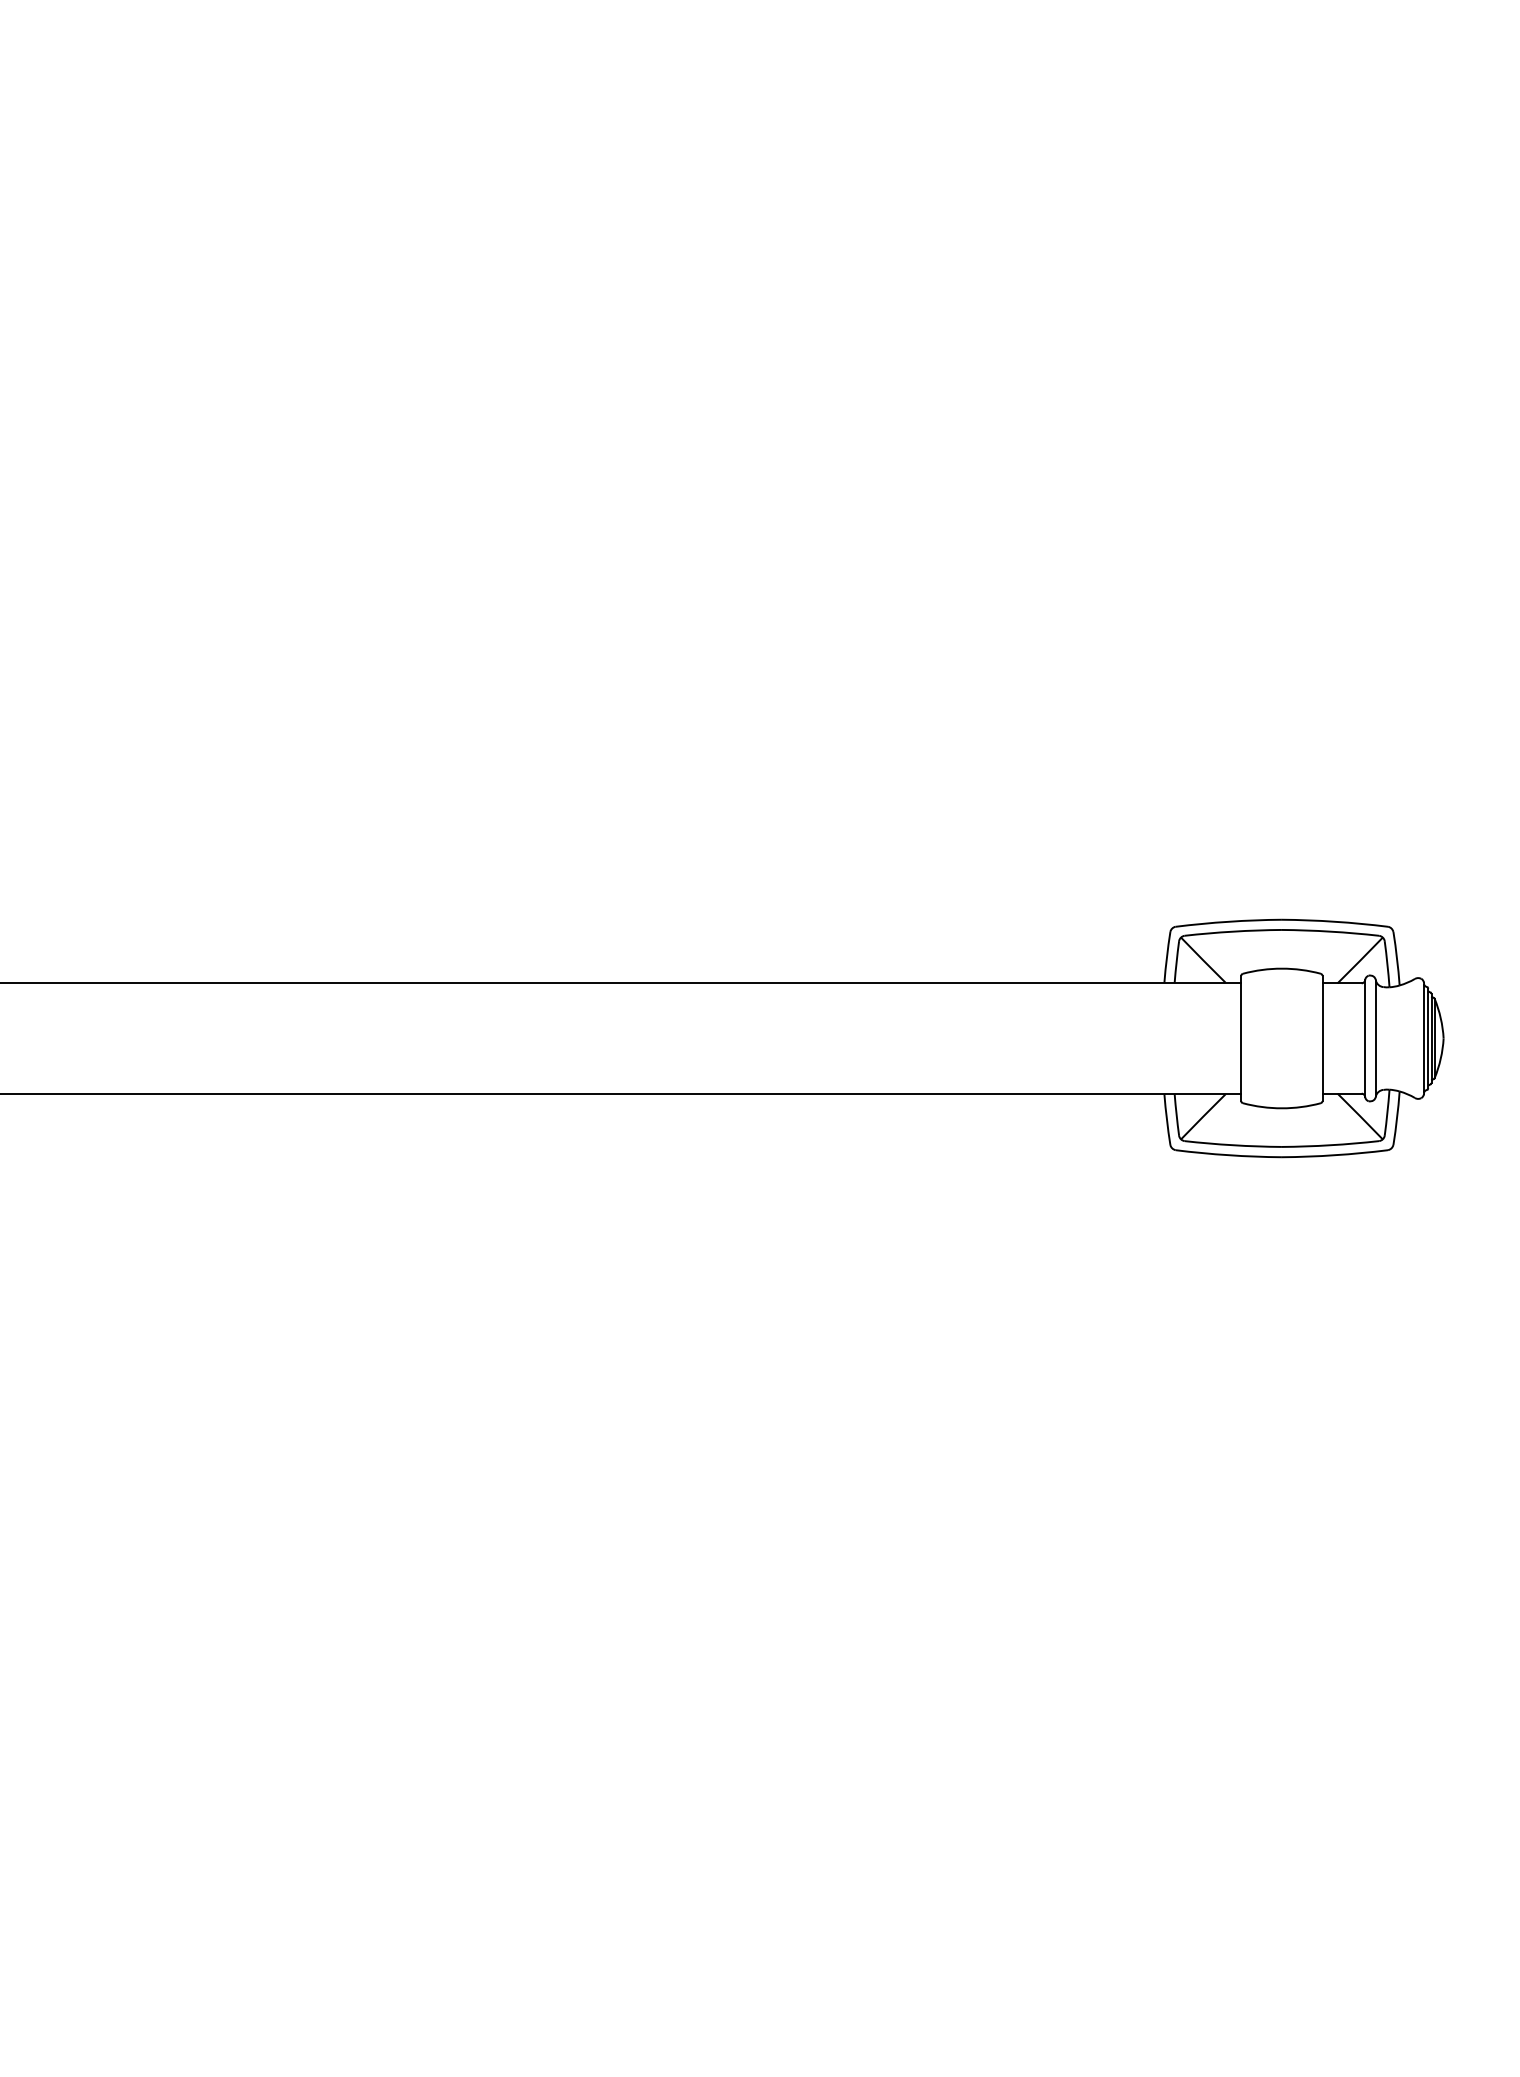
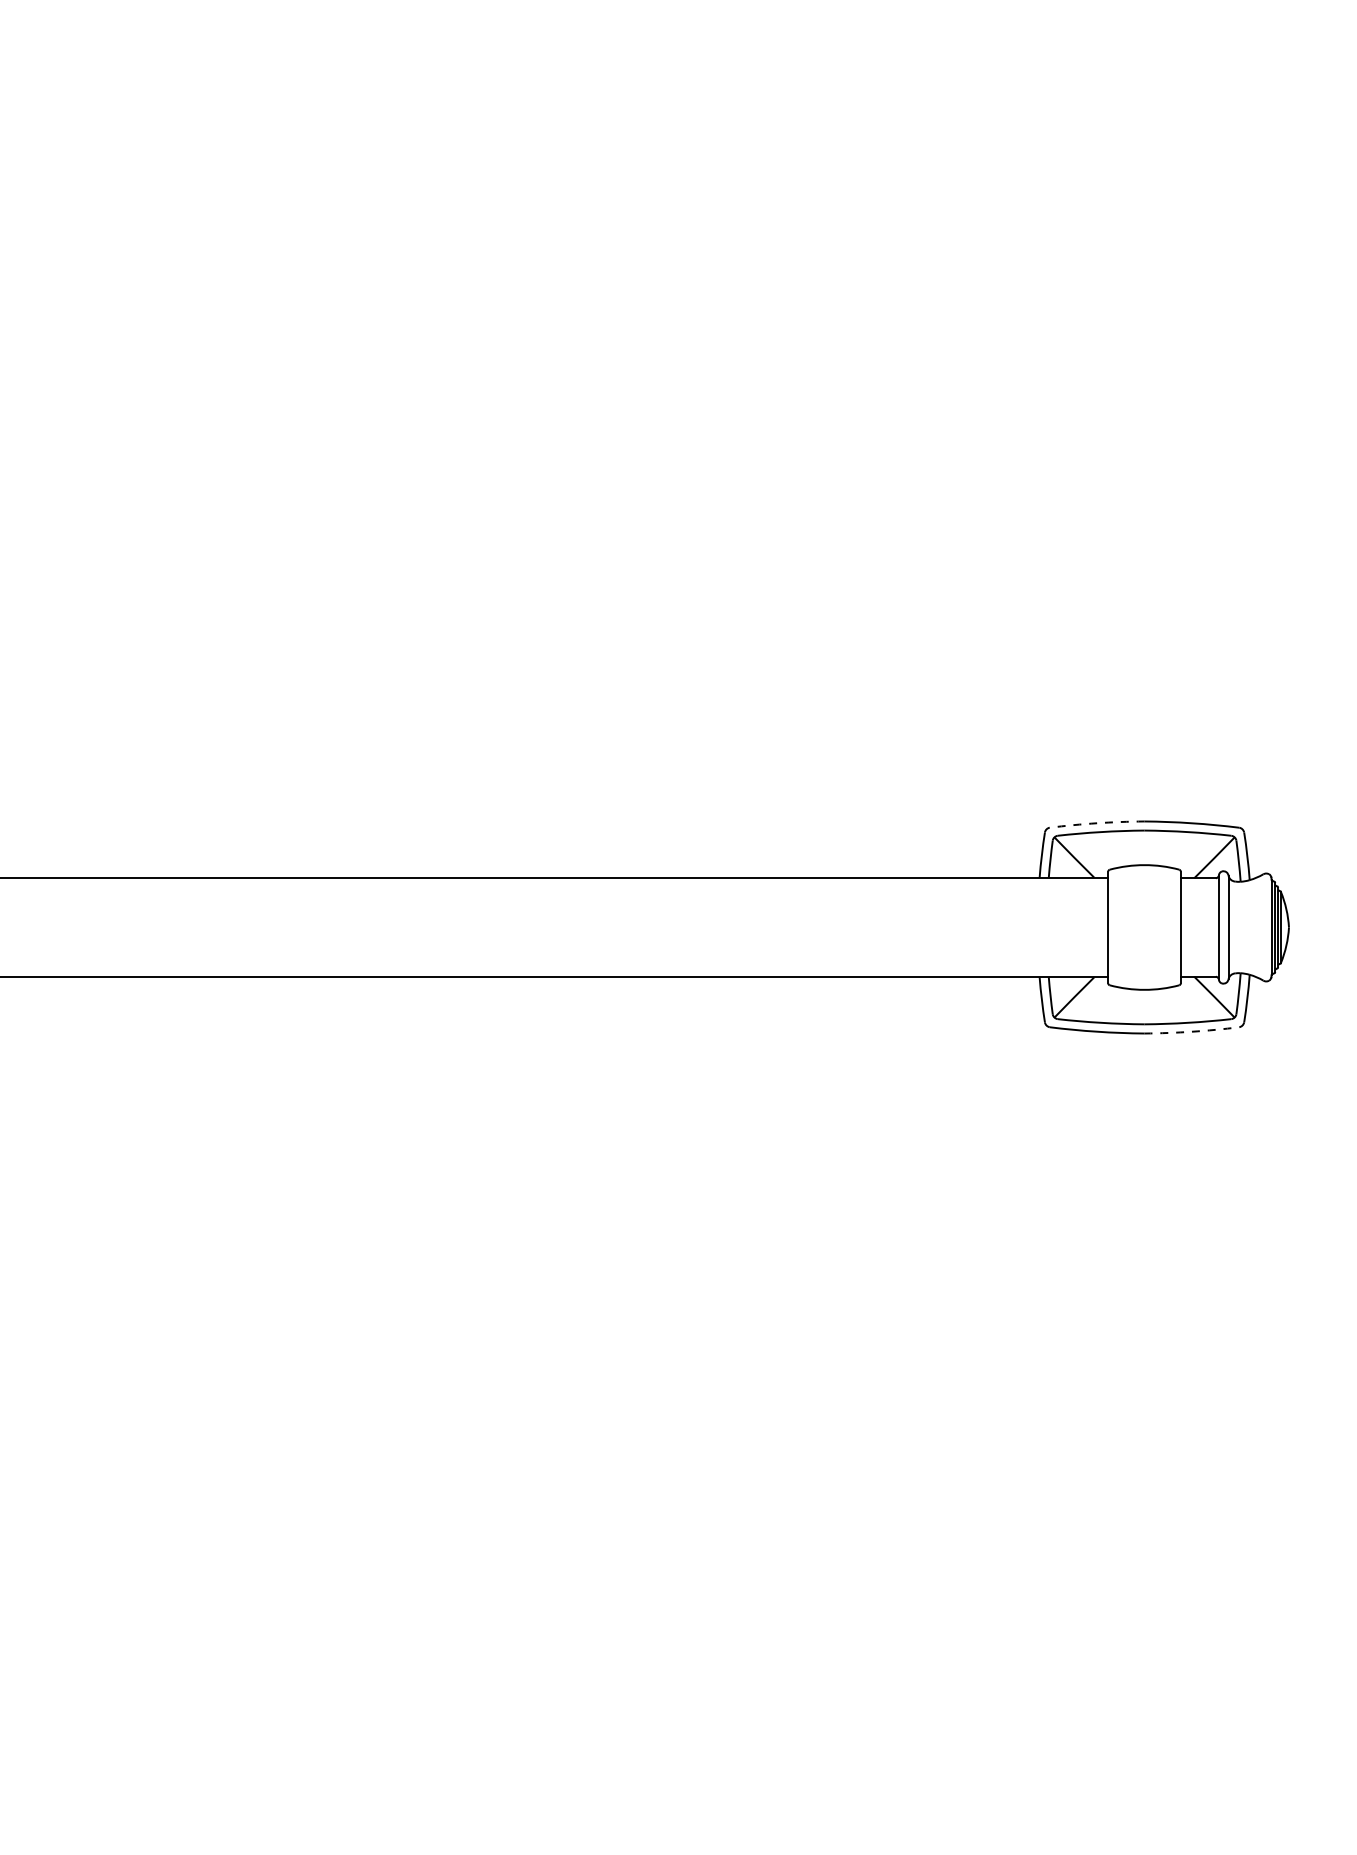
arc: (1228, 921) -> (1096, 823), solid -> dashed
arc: (1335, 1155) -> (1192, 1031), solid -> dashed

